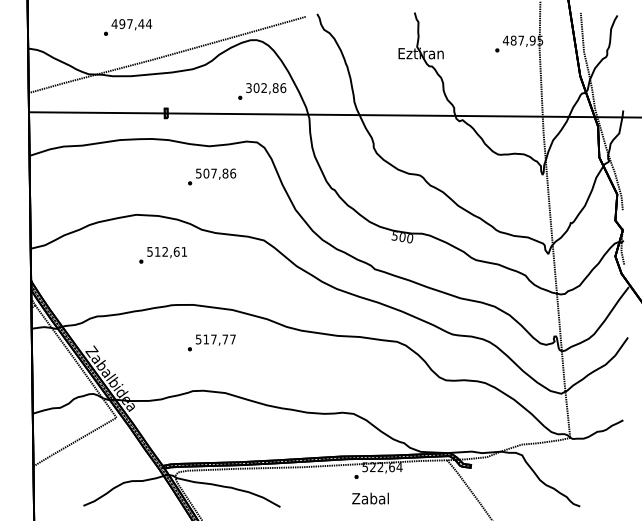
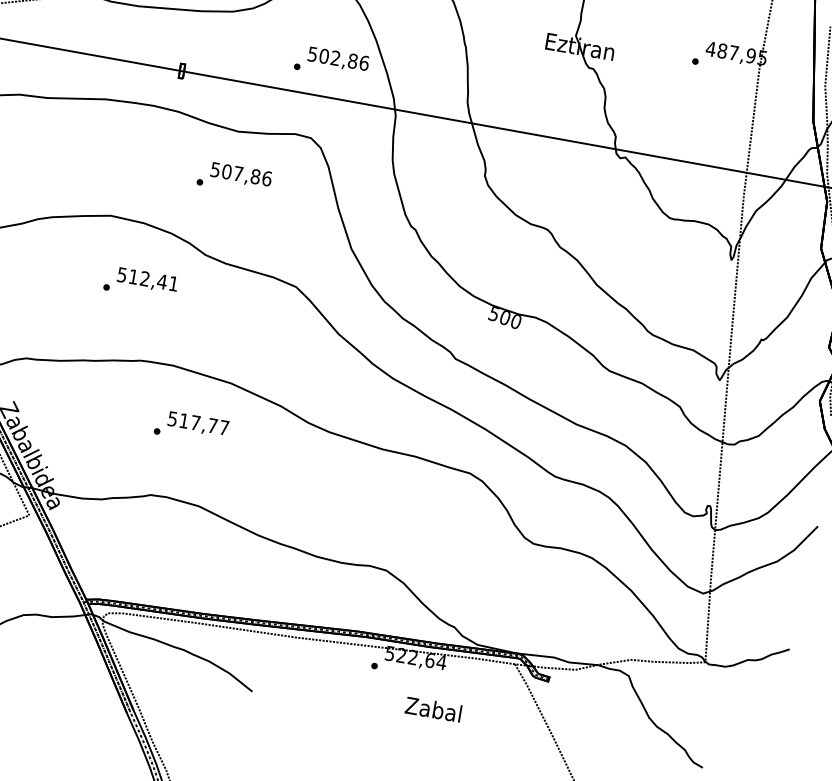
text: (248, 87) -> (312, 53), 302,86 -> 502,86
text: (176, 251) -> (162, 281), 512,61 -> 512,41
text: (370, 498) -> (433, 709), moved

